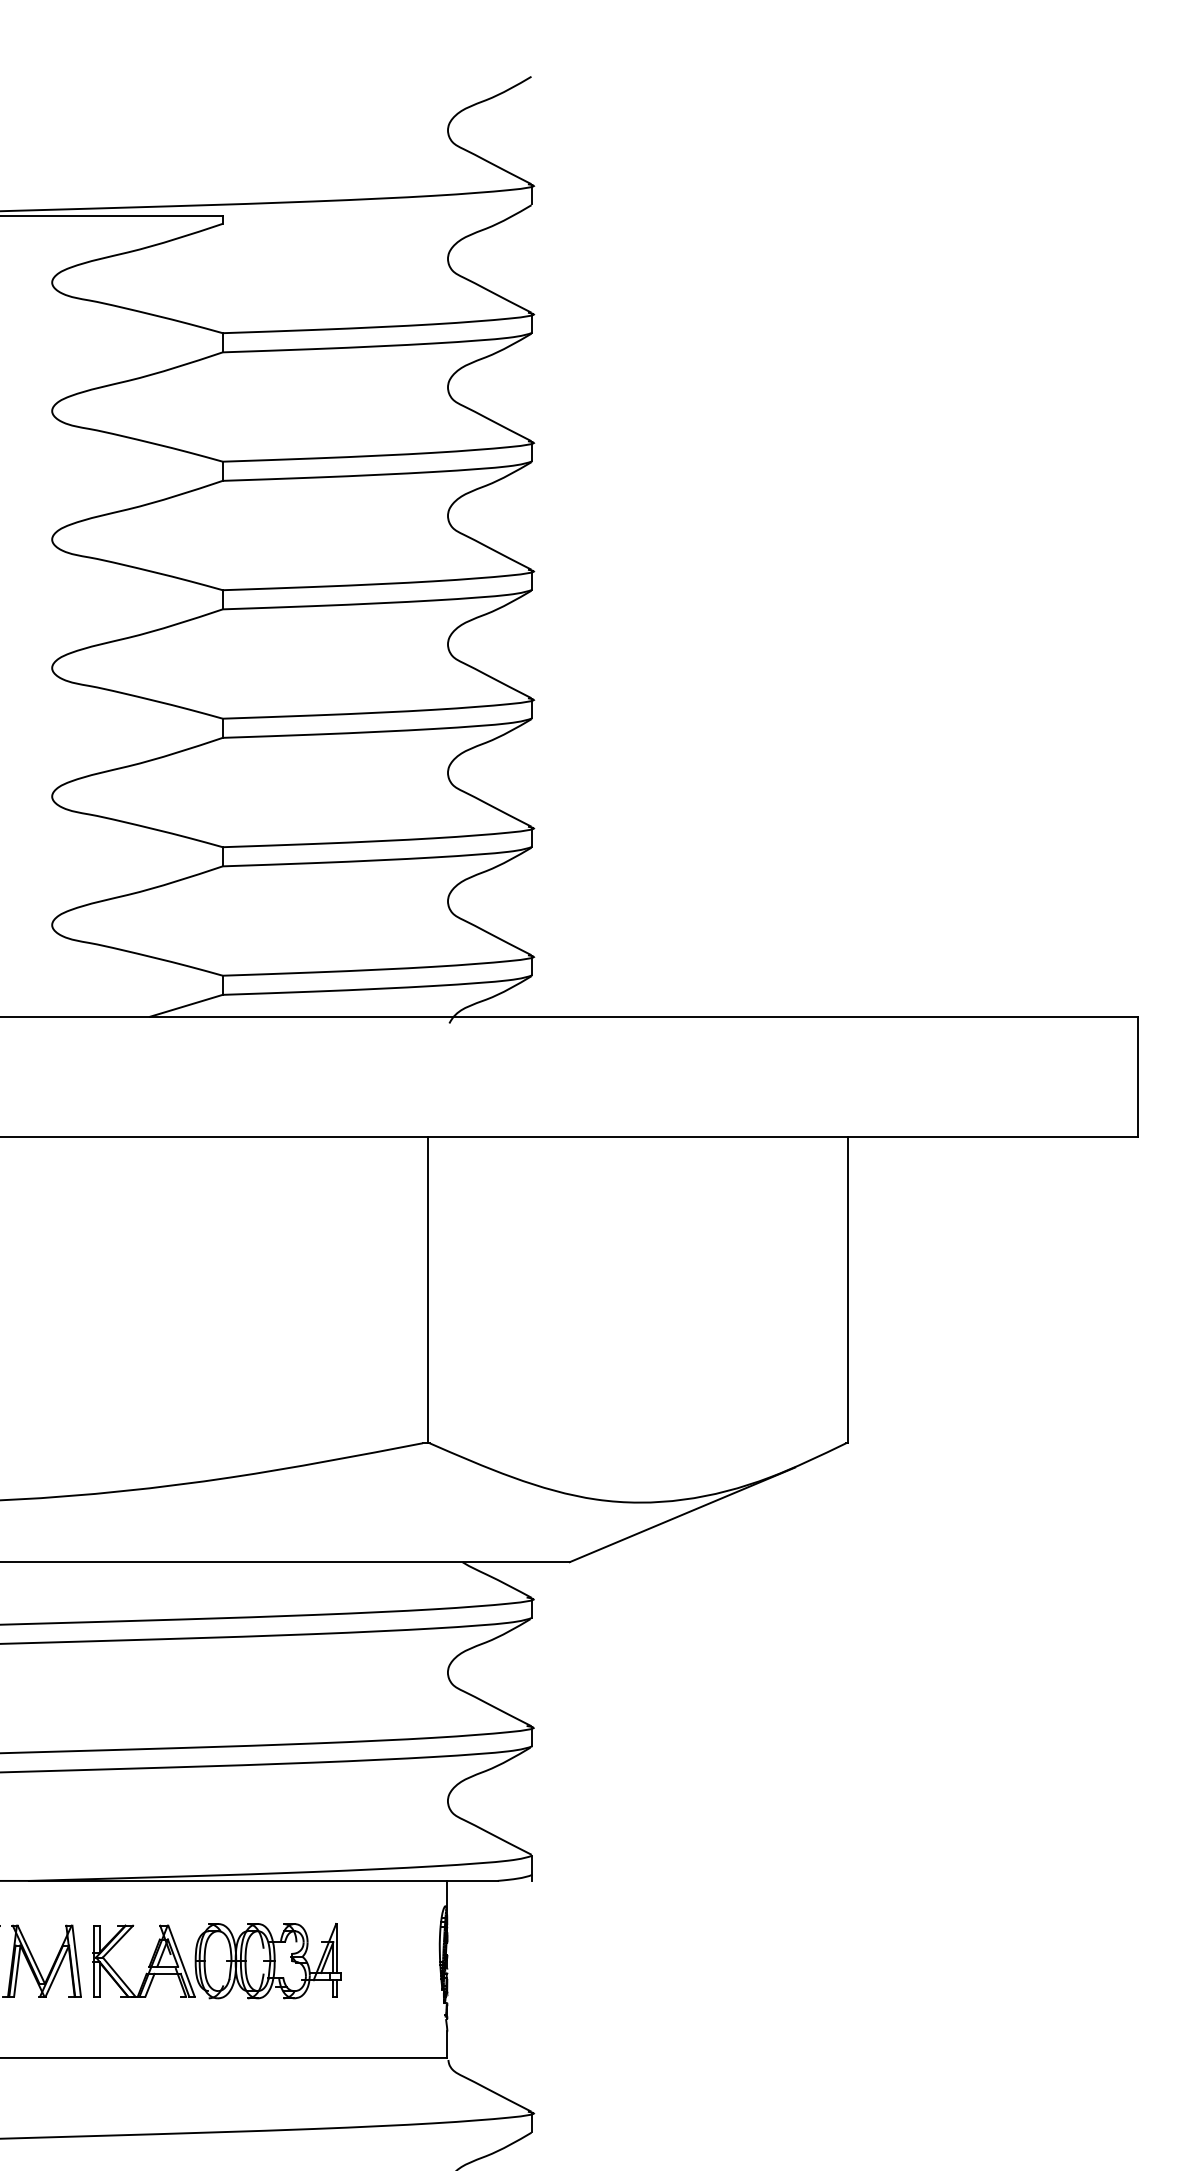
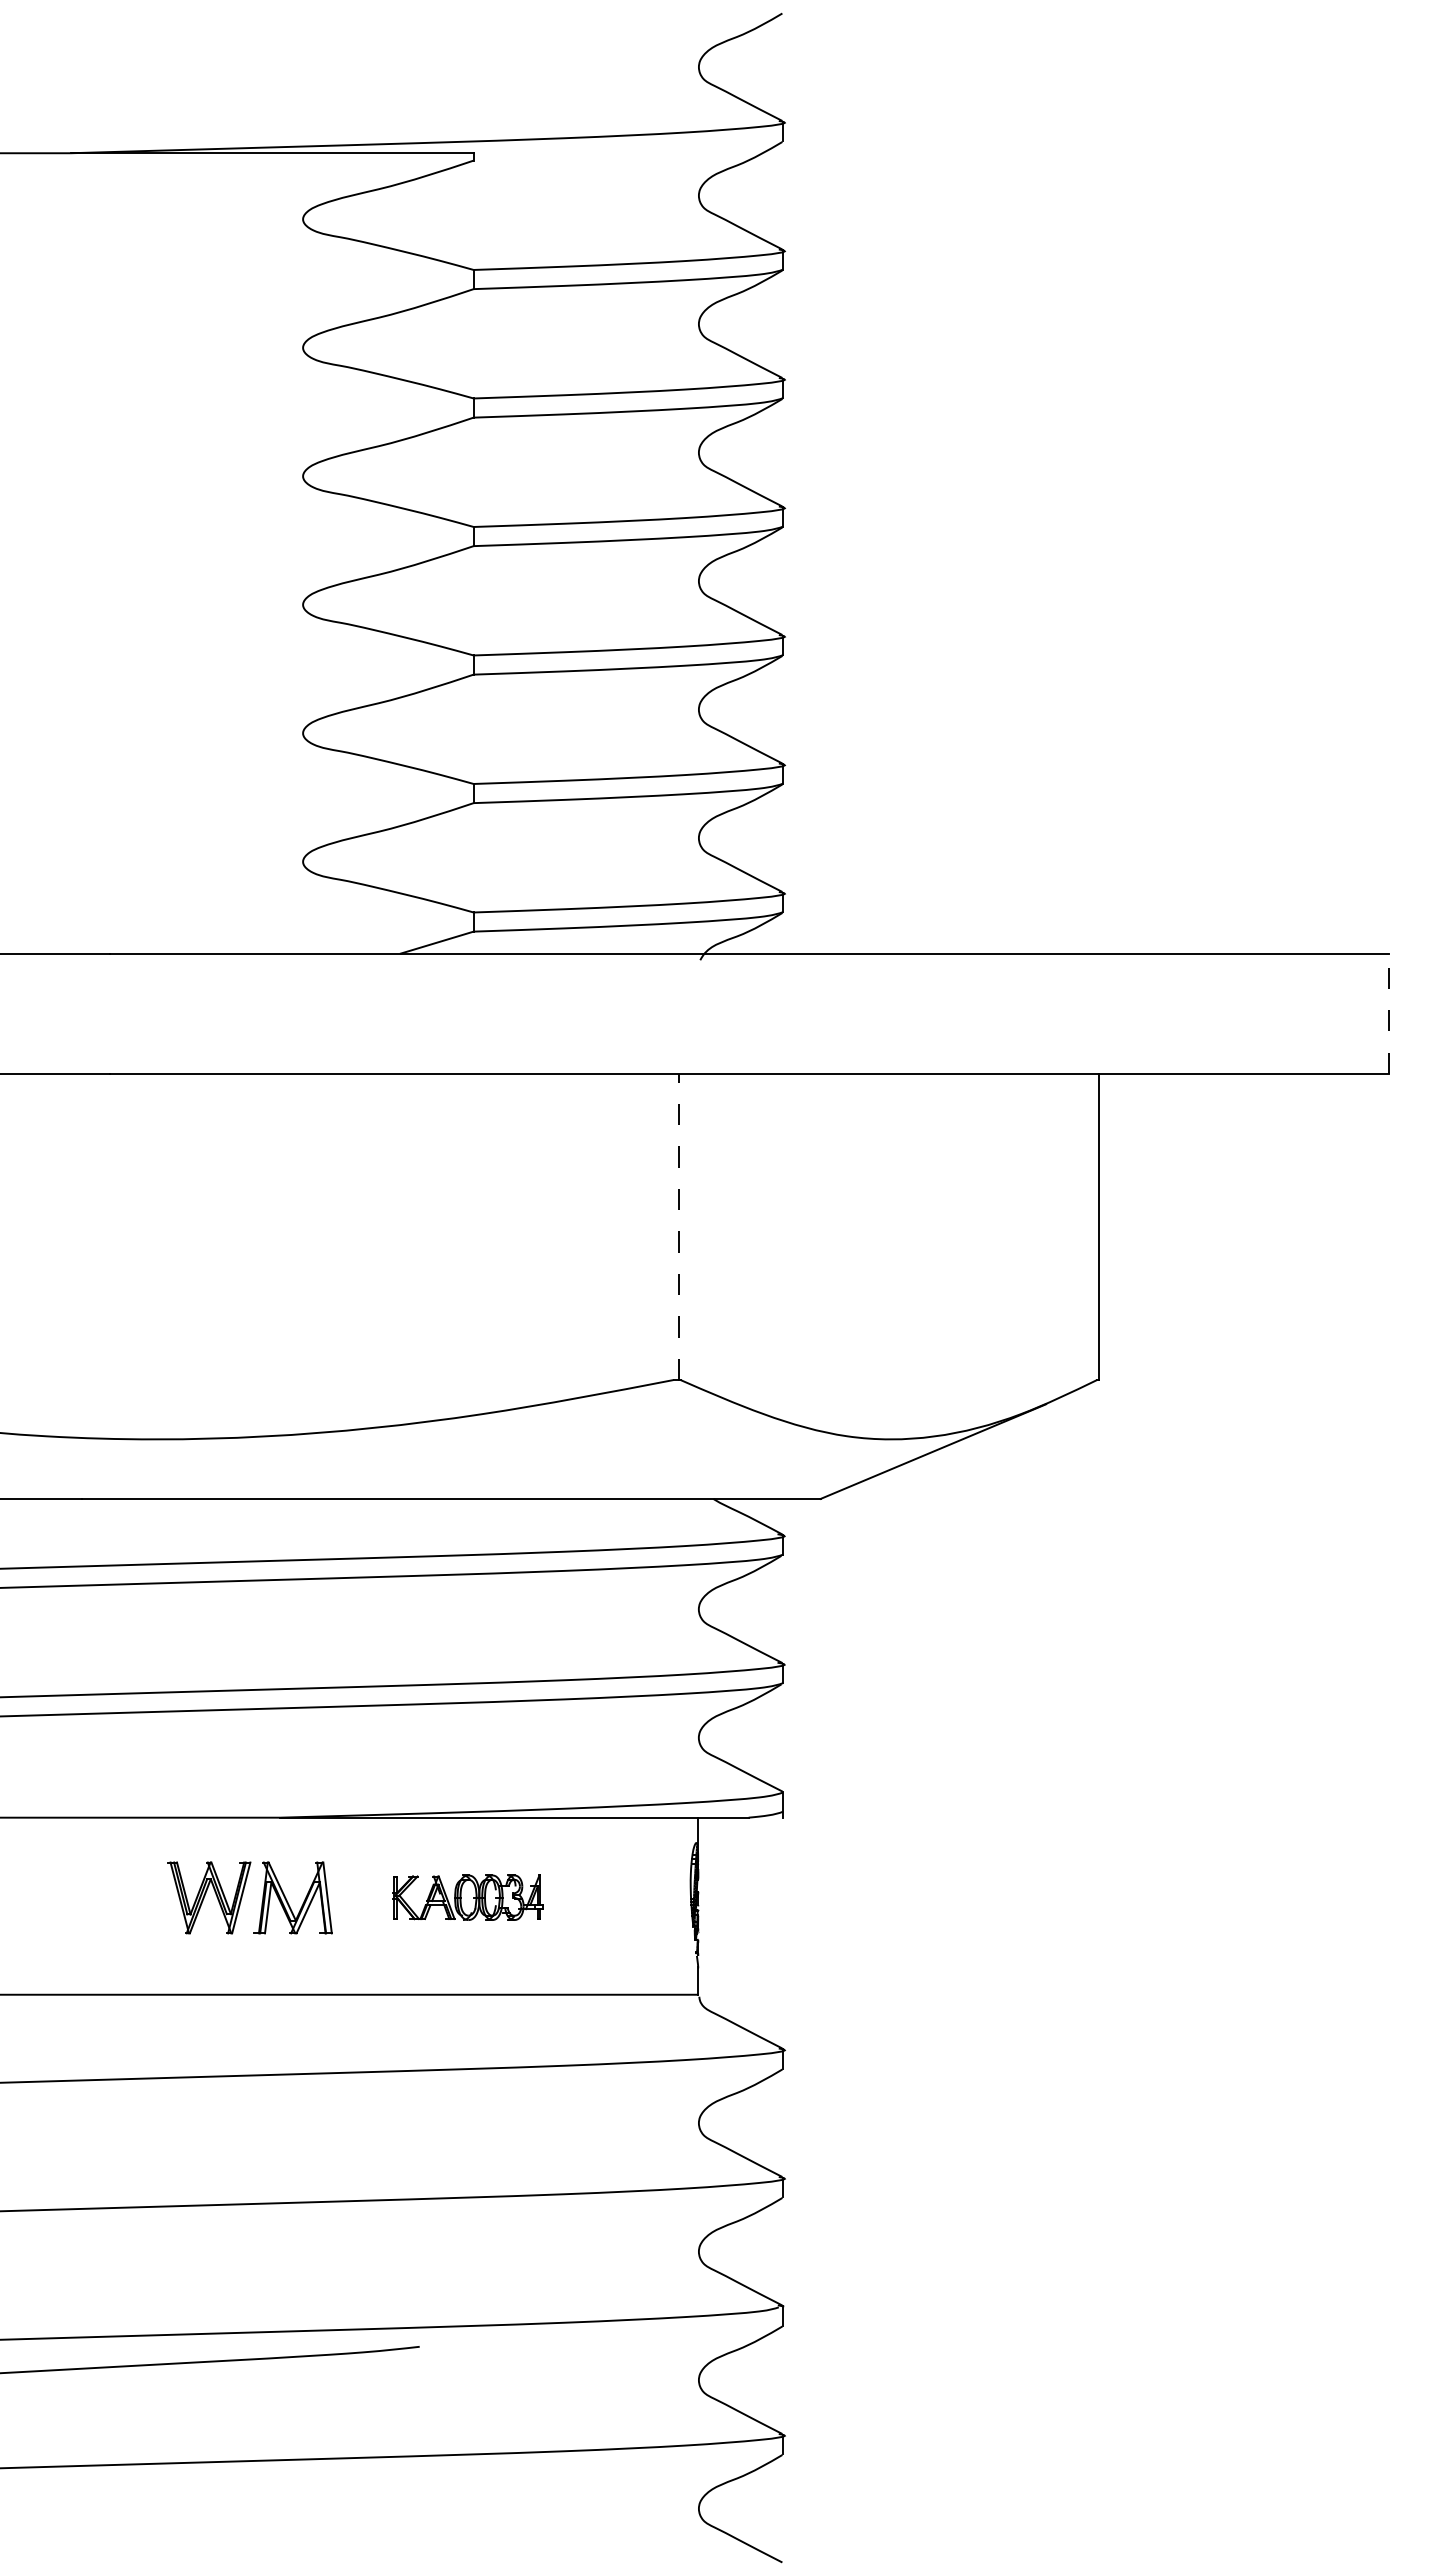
line: (1137, 1076) -> (1388, 1013), solid -> dashed
line: (427, 1289) -> (678, 1226), solid -> dashed
part: (216, 1960) -> (467, 1897), size x0.6

